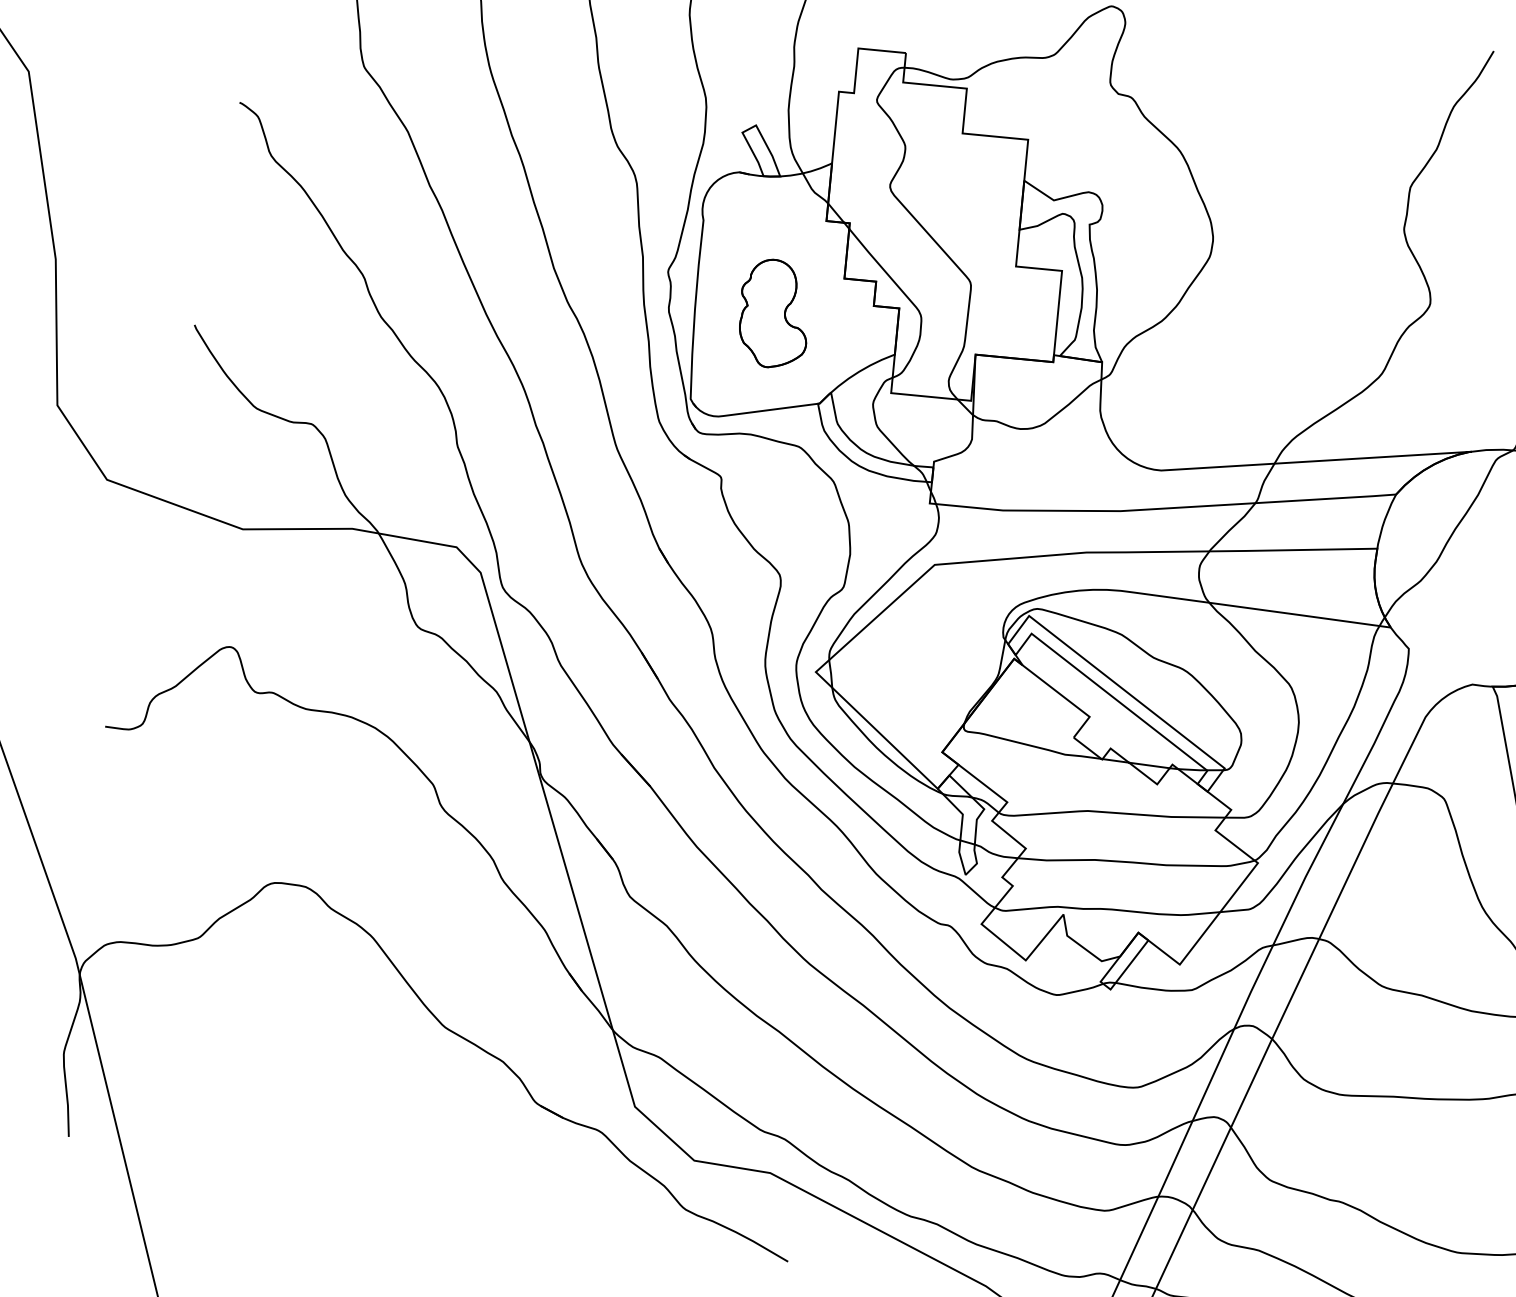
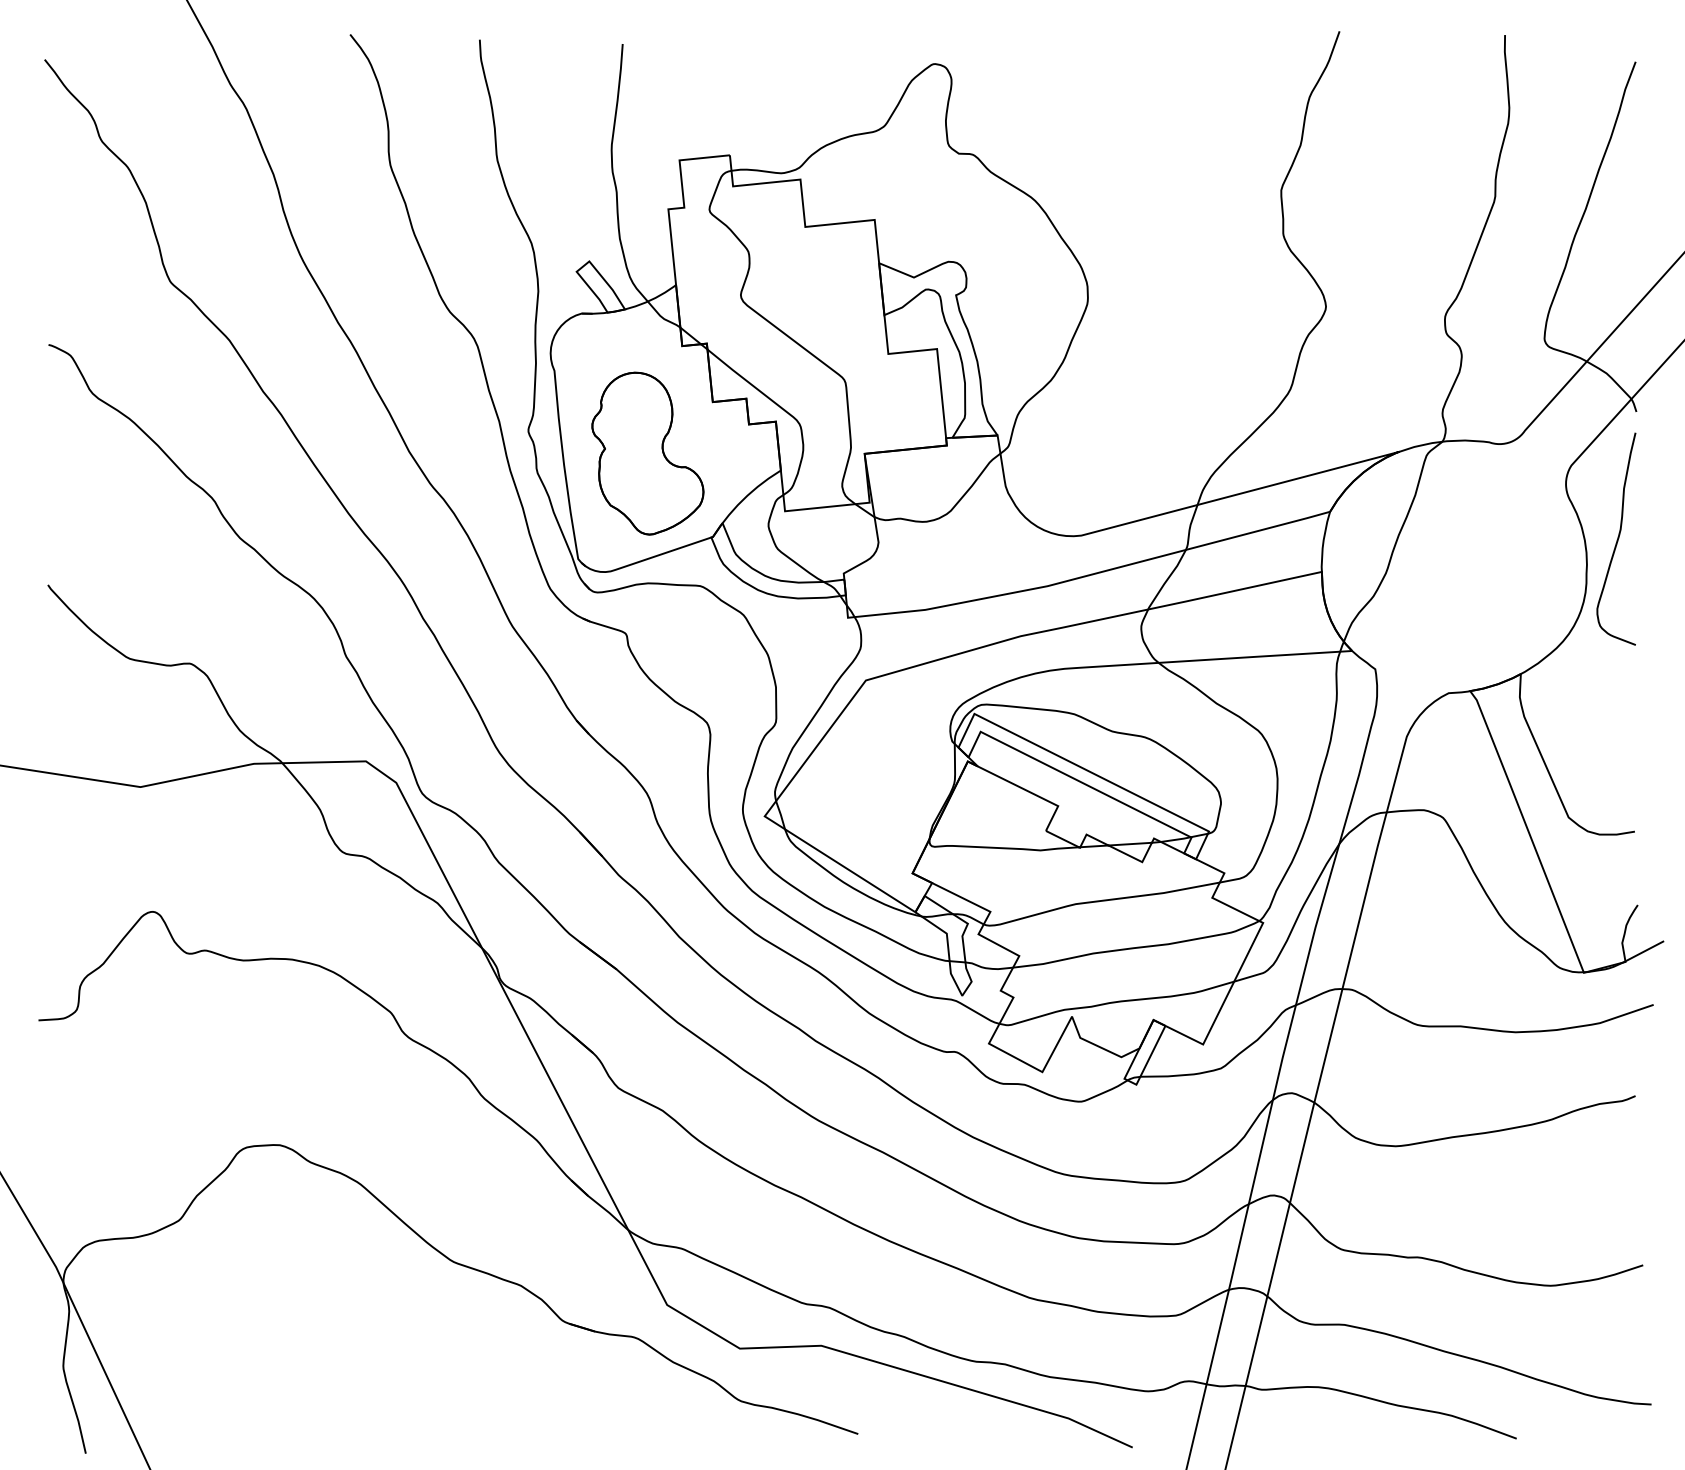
part: (774, 314) -> (647, 453), size x1.43

